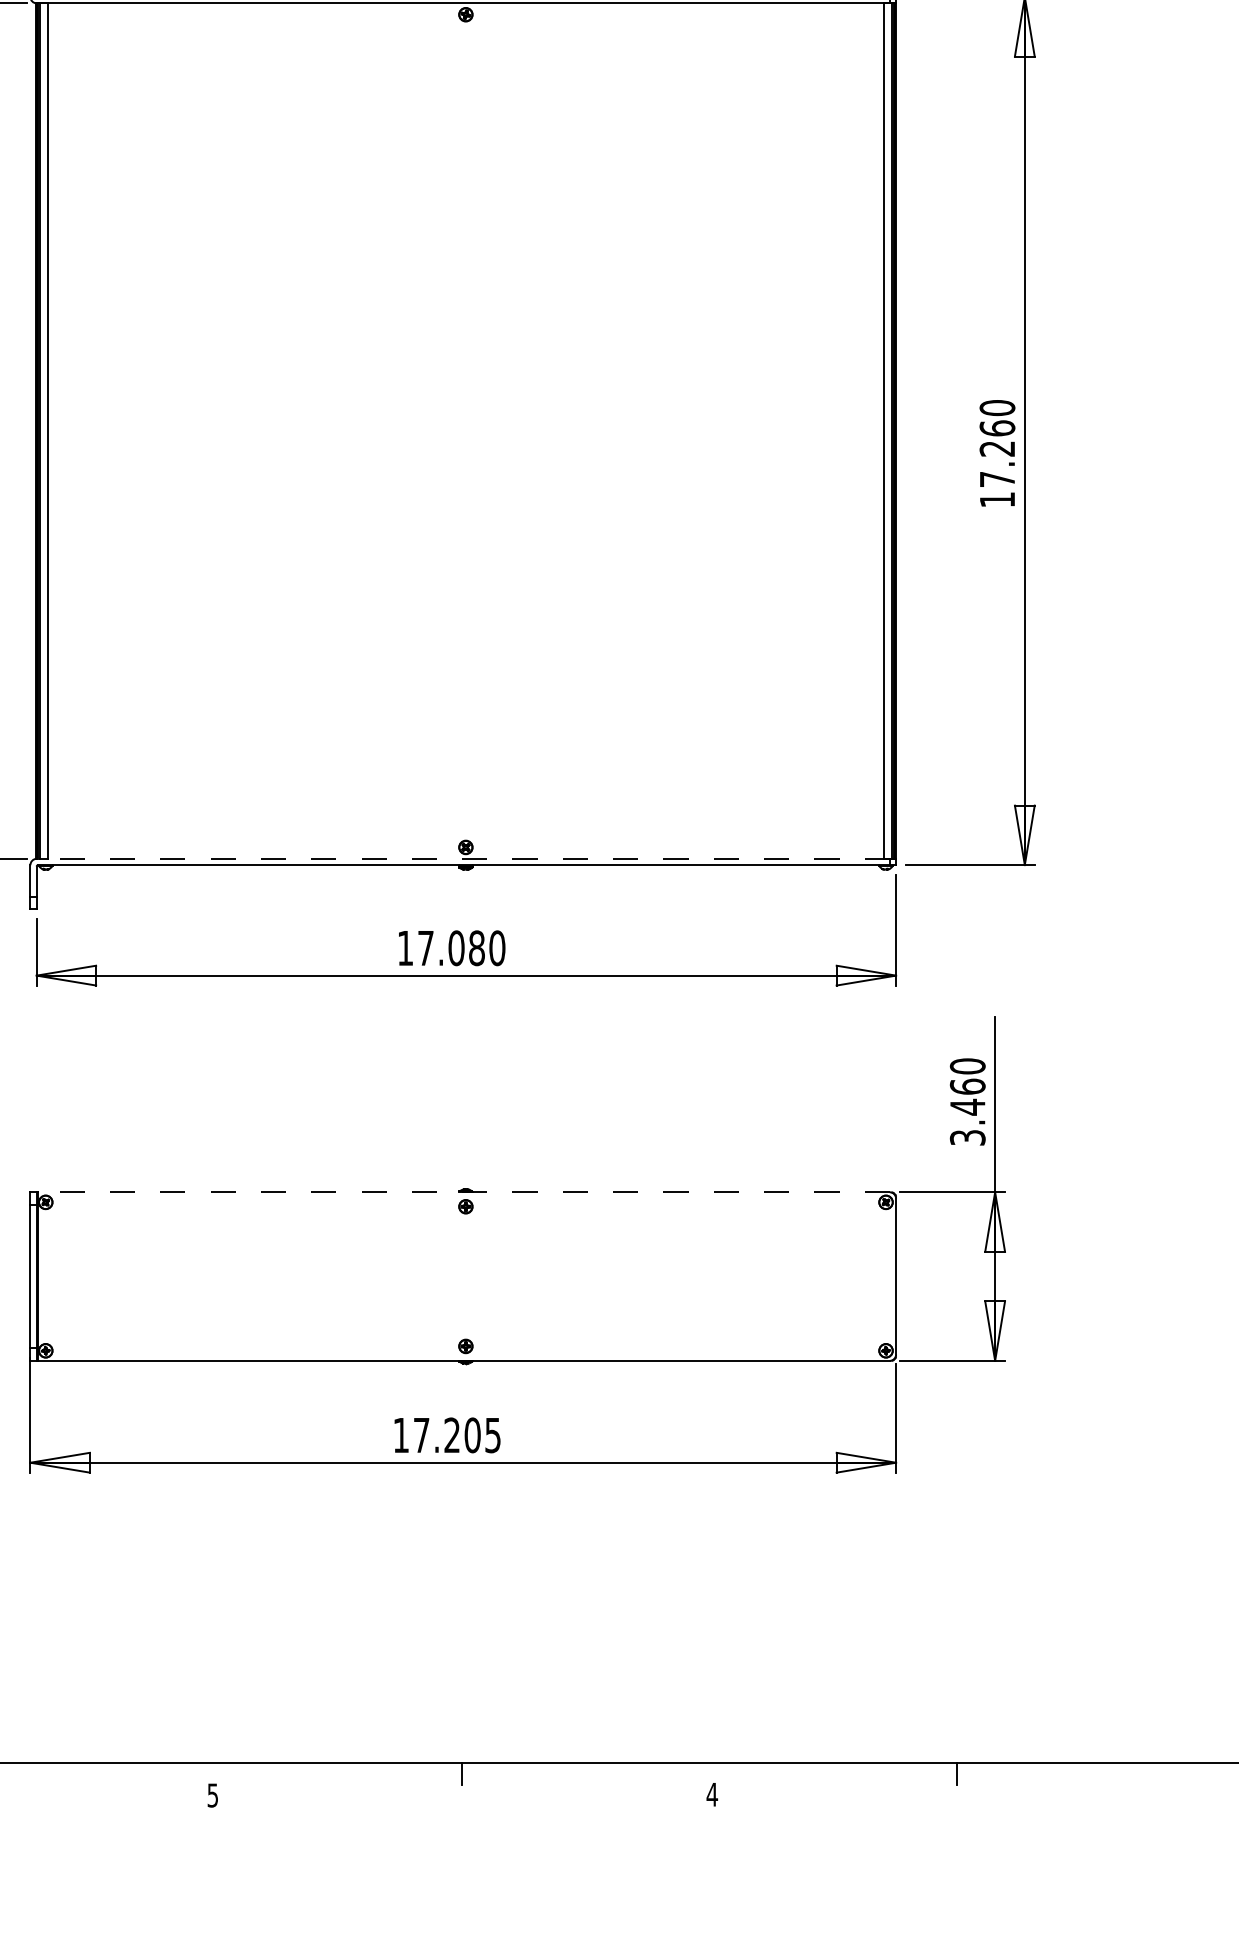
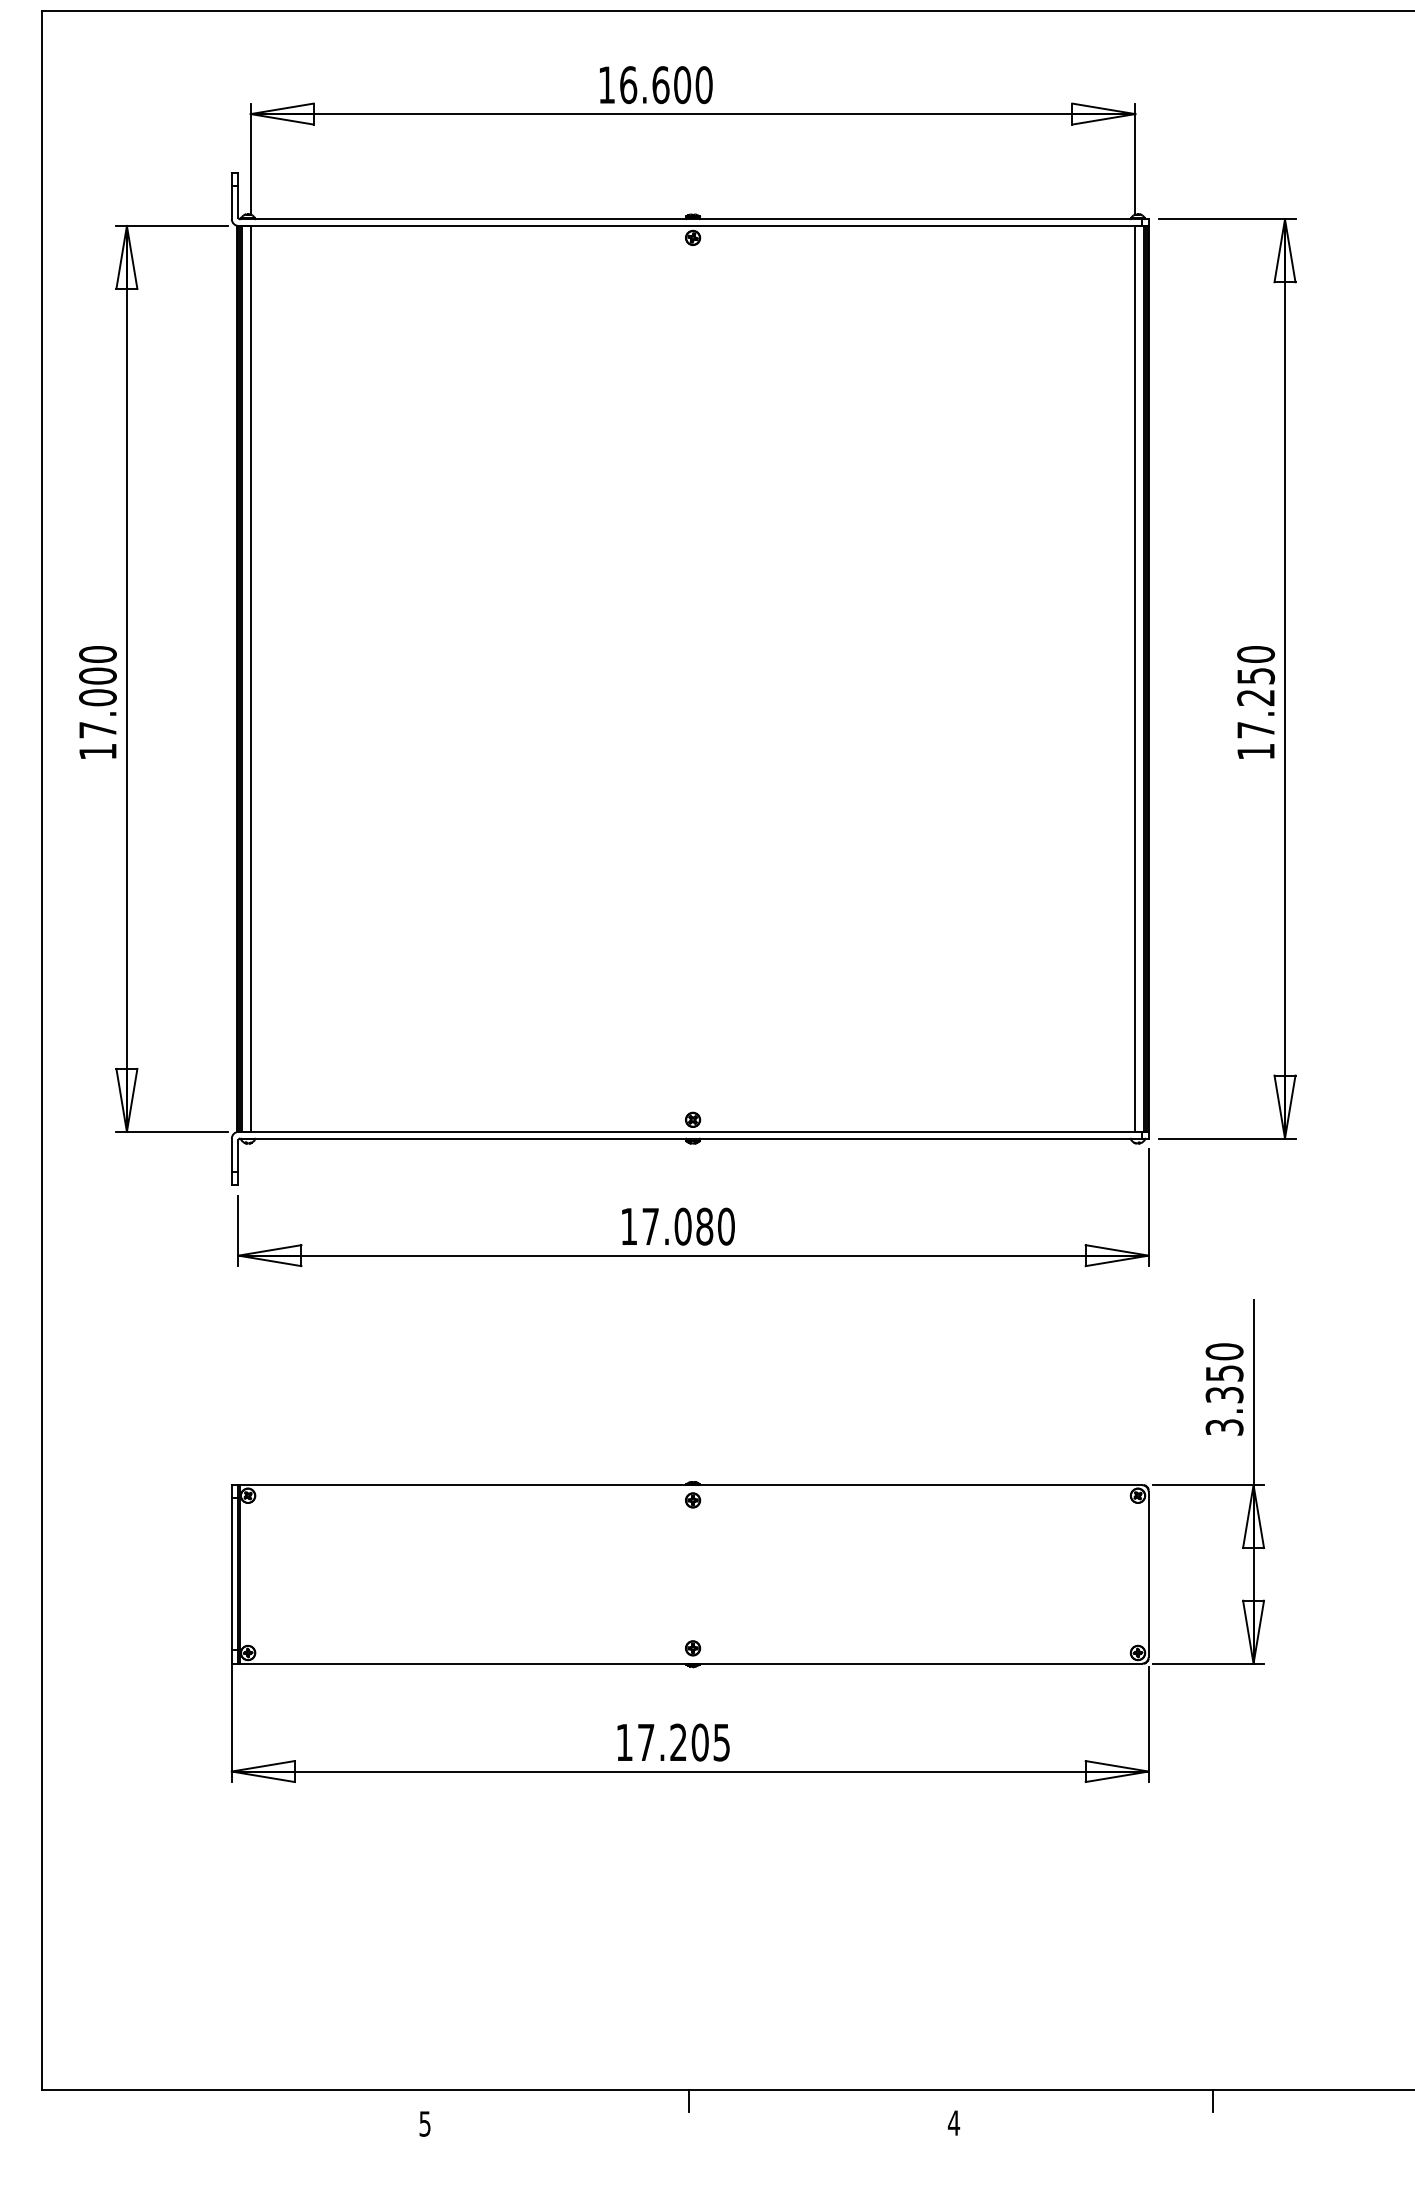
text: (996, 427) -> (1255, 675), 17.260 -> 17.250
line: (463, 858) -> (690, 1131), dashed -> solid
text: (967, 1097) -> (1224, 1384), 3.460 -> 3.350
line: (464, 1192) -> (691, 1485), dashed -> solid

